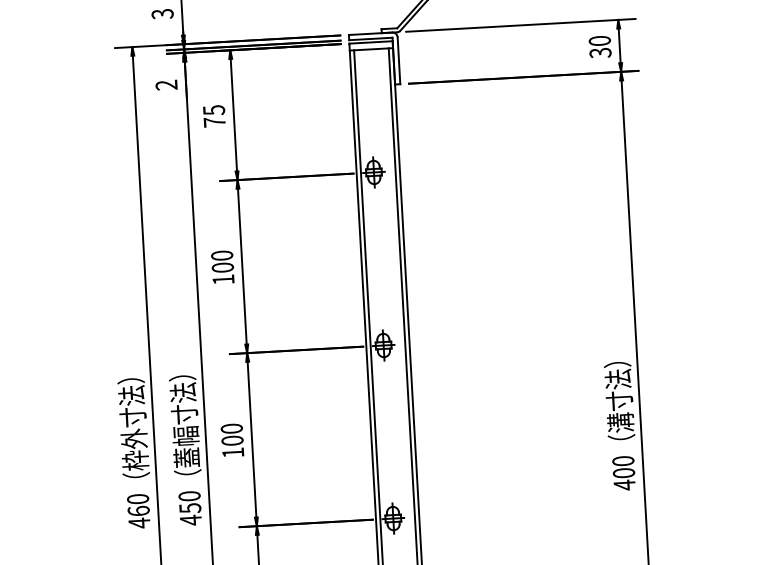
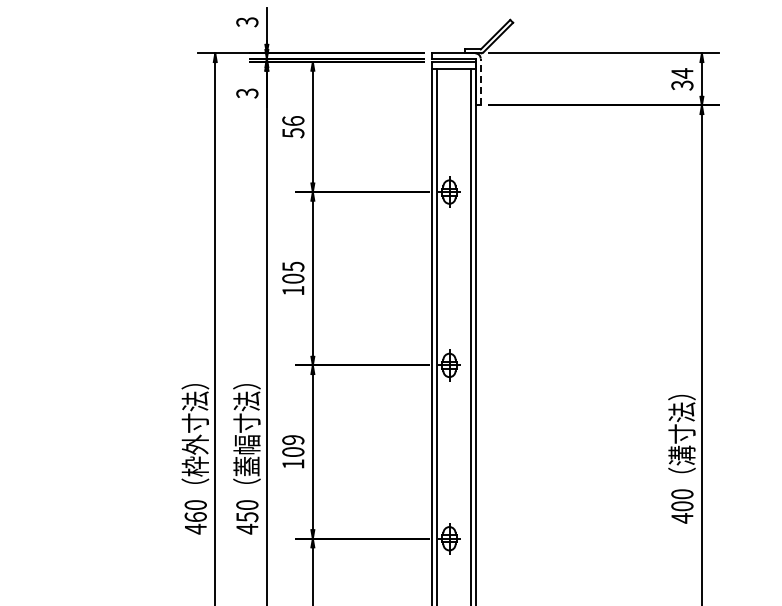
text: (599, 41) -> (682, 73), 30 -> 34
line: (398, 60) -> (480, 81), solid -> dashed
text: (166, 85) -> (247, 93), 2 -> 3
text: (214, 116) -> (293, 127), 75 -> 56
text: (222, 255) -> (293, 266), 100 -> 105
text: (232, 429) -> (293, 440), 100 -> 109

